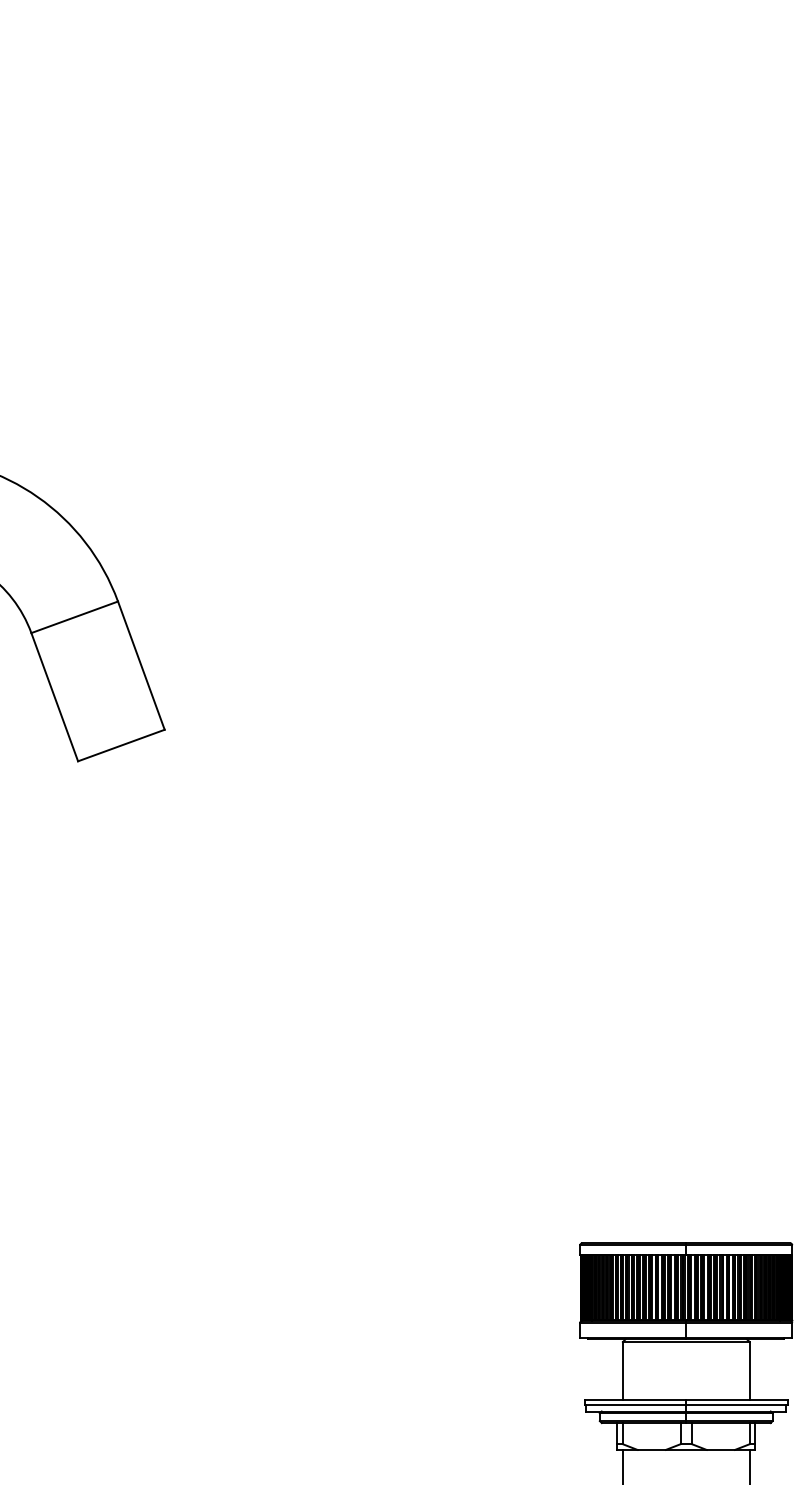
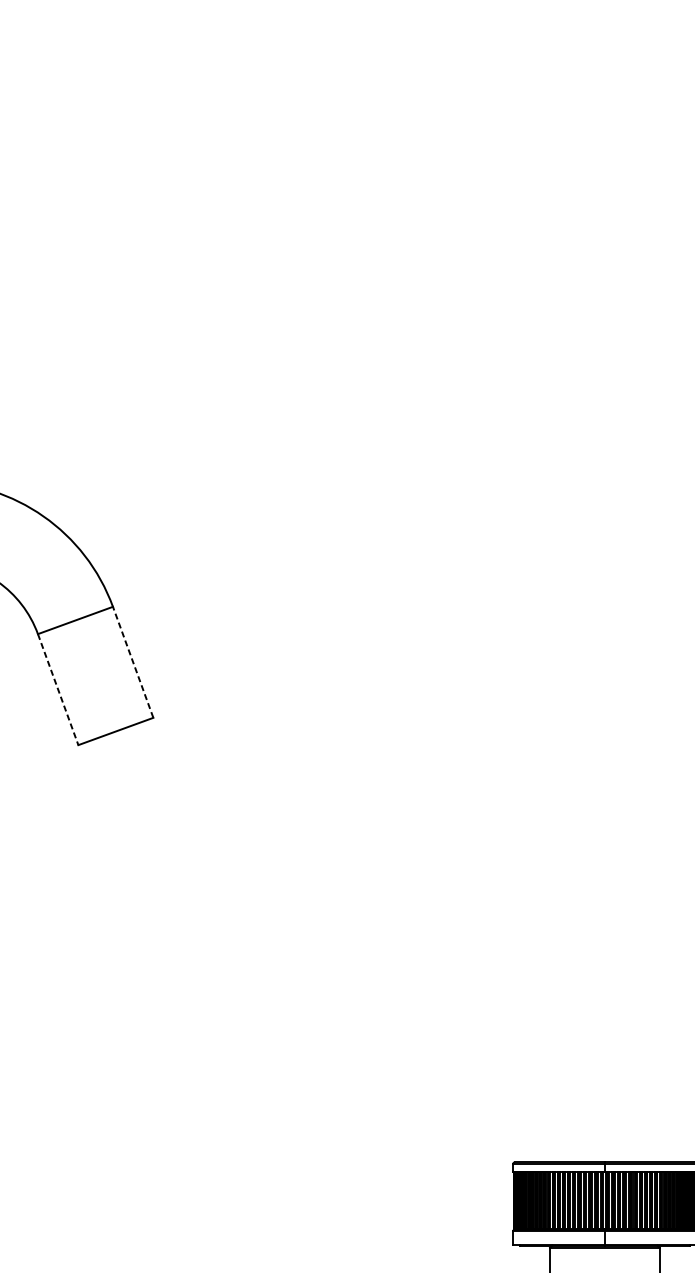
line: (141, 665) -> (133, 662), solid -> dashed
line: (54, 697) -> (57, 689), solid -> dashed

